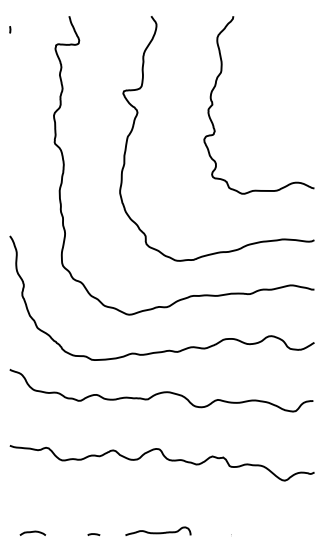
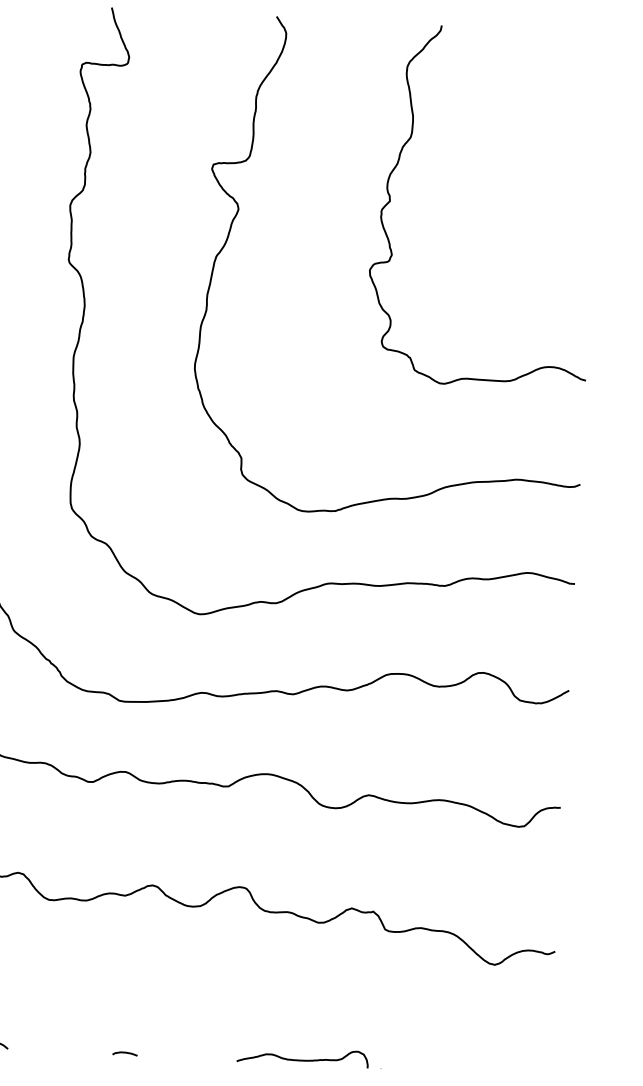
curve: (158, 532) -> (303, 1059), moved
line: (93, 534) -> (124, 1053), moved

